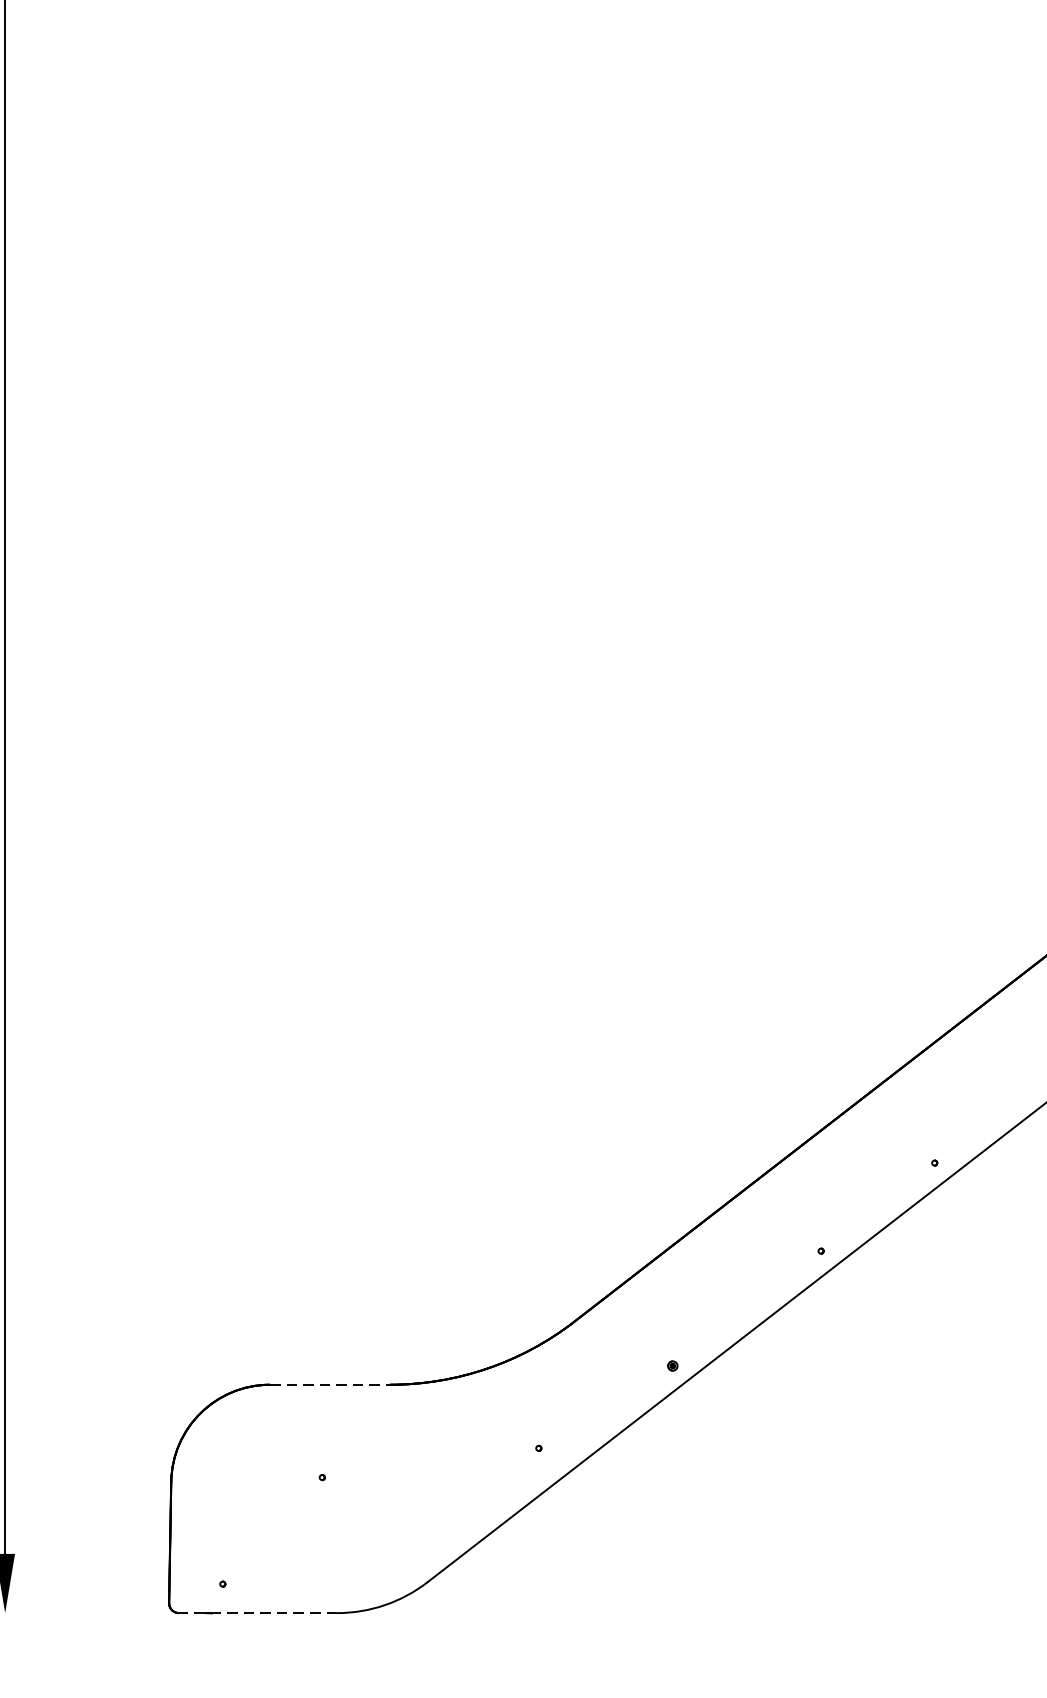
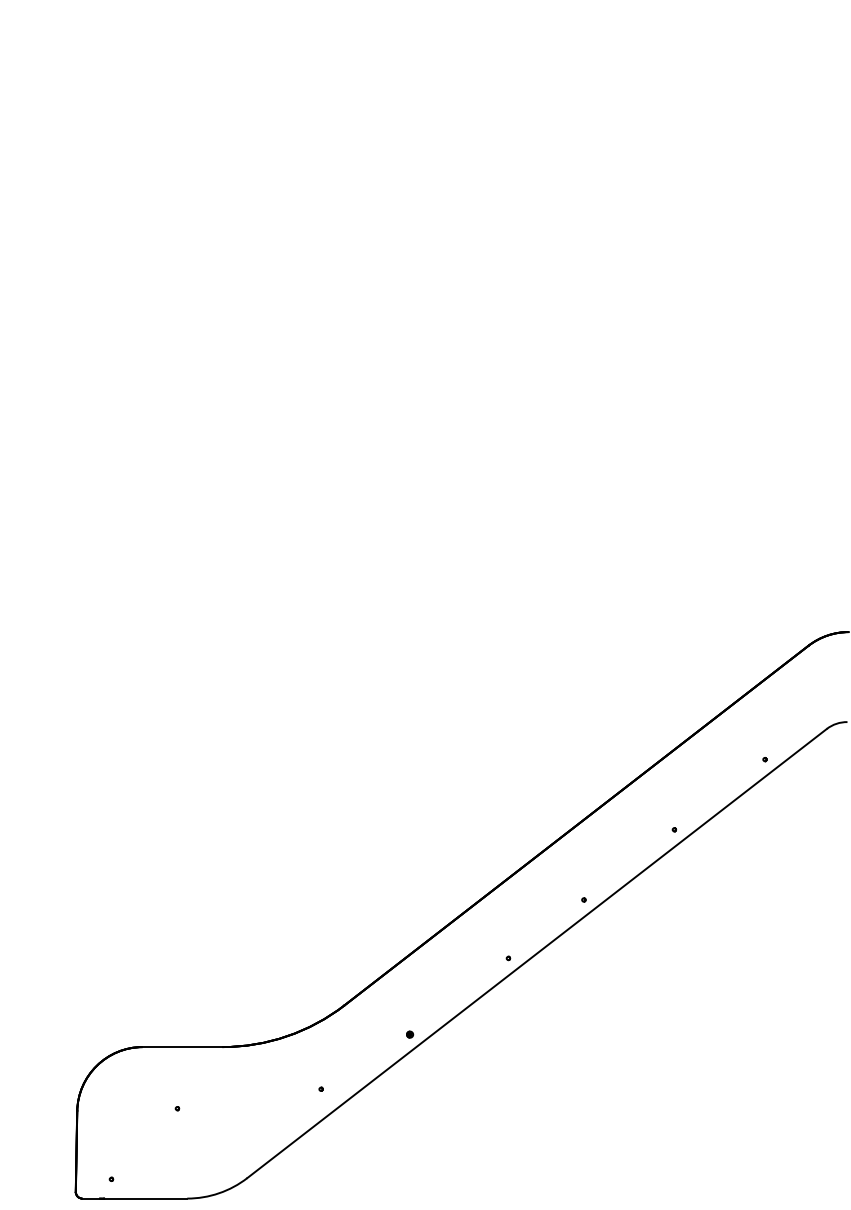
line: (329, 1385) -> (182, 1047), dashed -> solid
line: (257, 1612) -> (134, 1198), dashed -> solid

